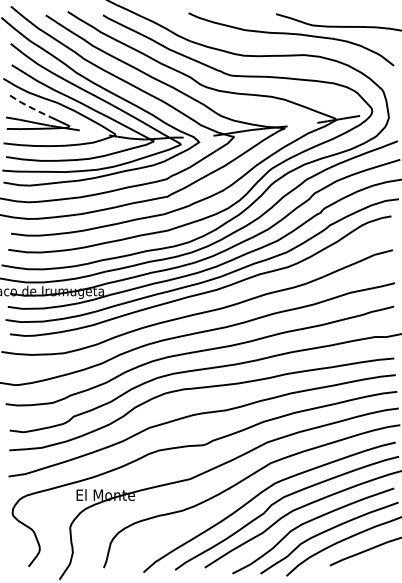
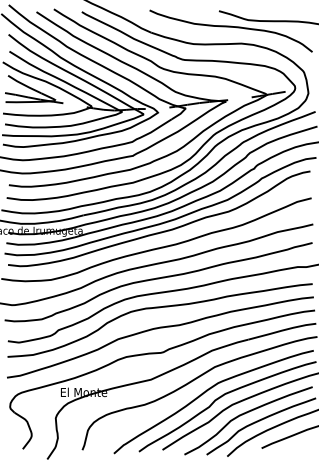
line: (30, 107) -> (24, 85), dashed -> solid

